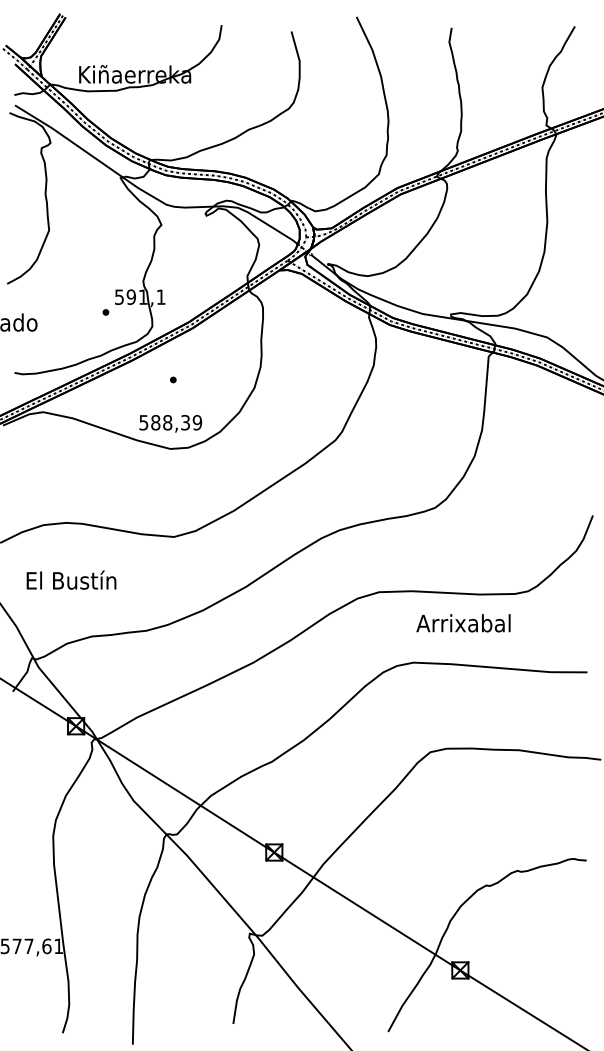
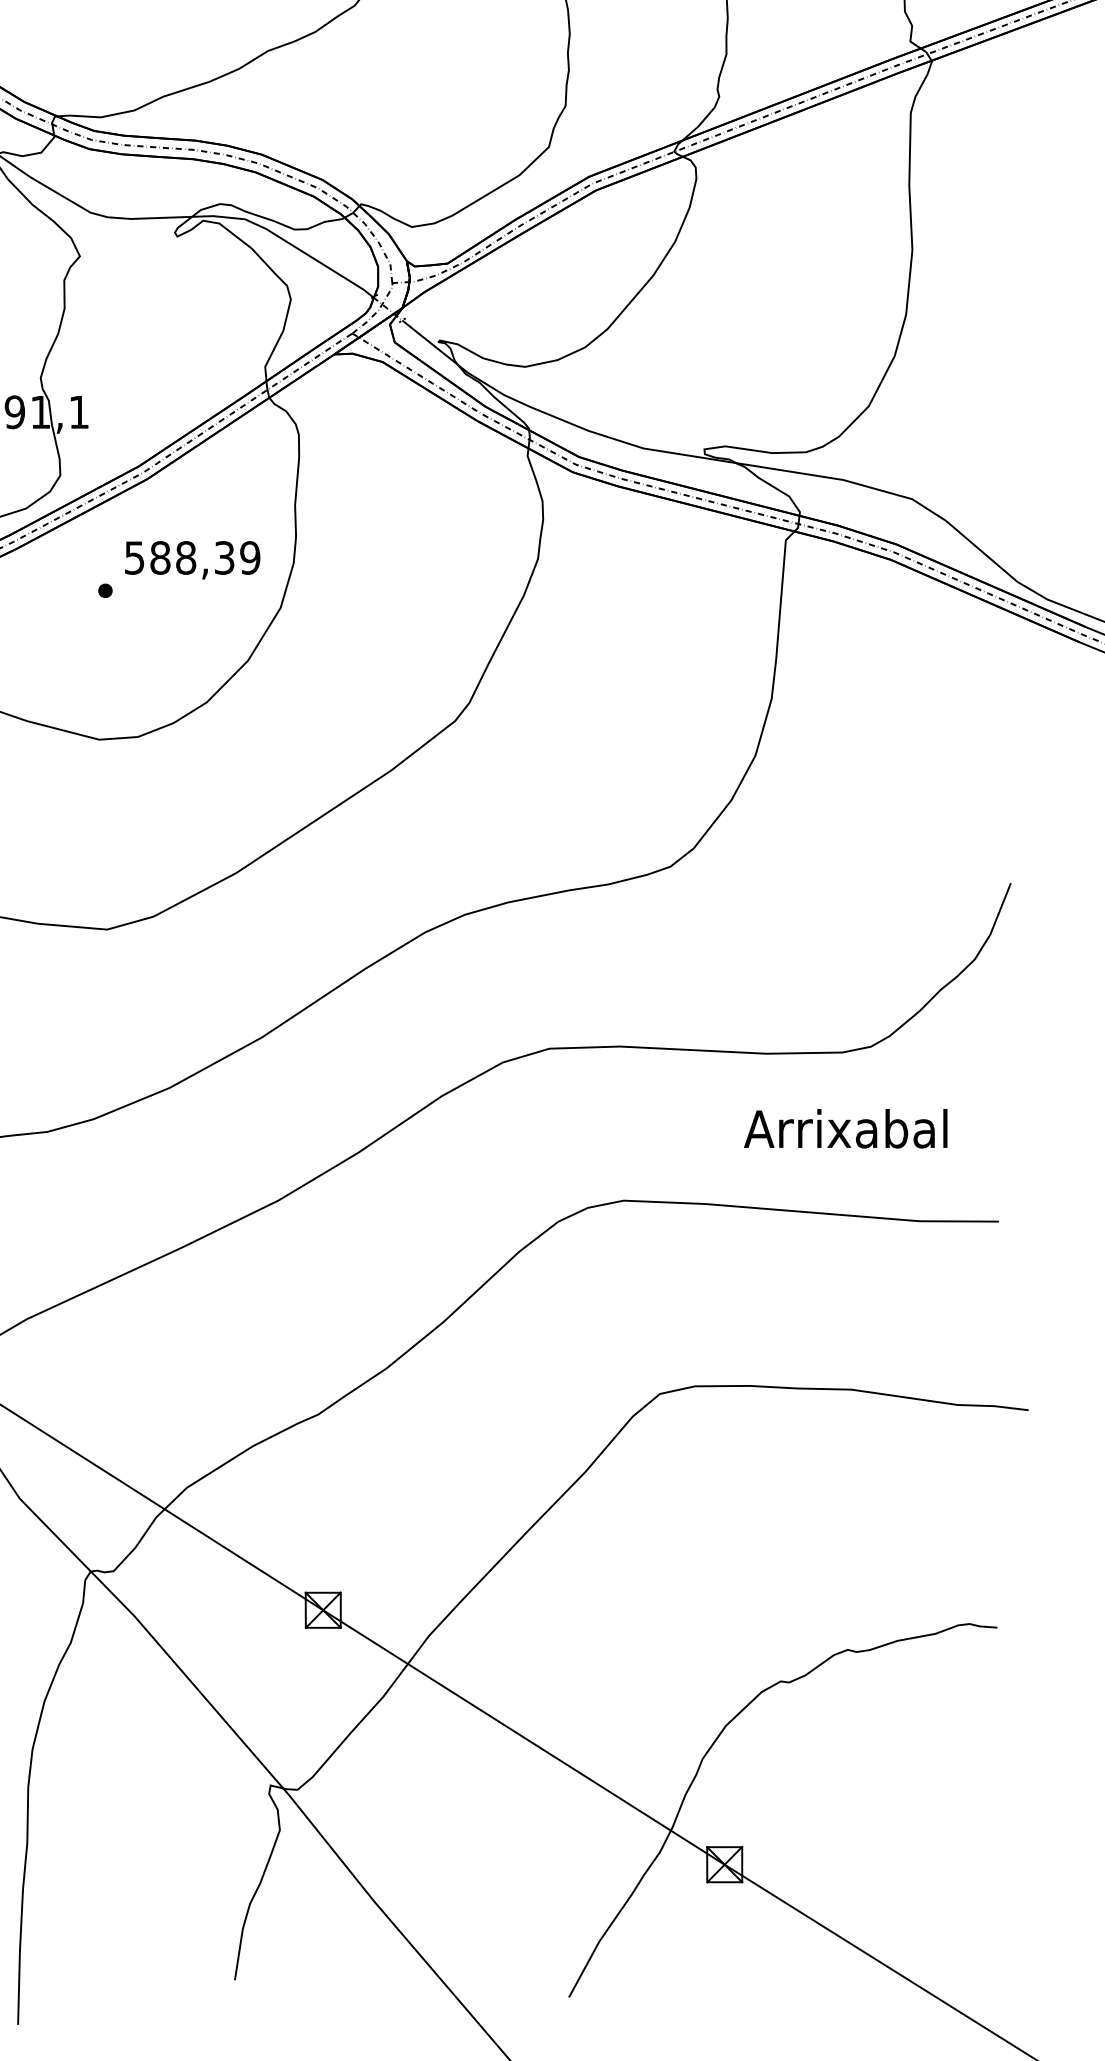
text: (170, 423) -> (192, 559), moved
text: (463, 623) -> (845, 1129), moved

